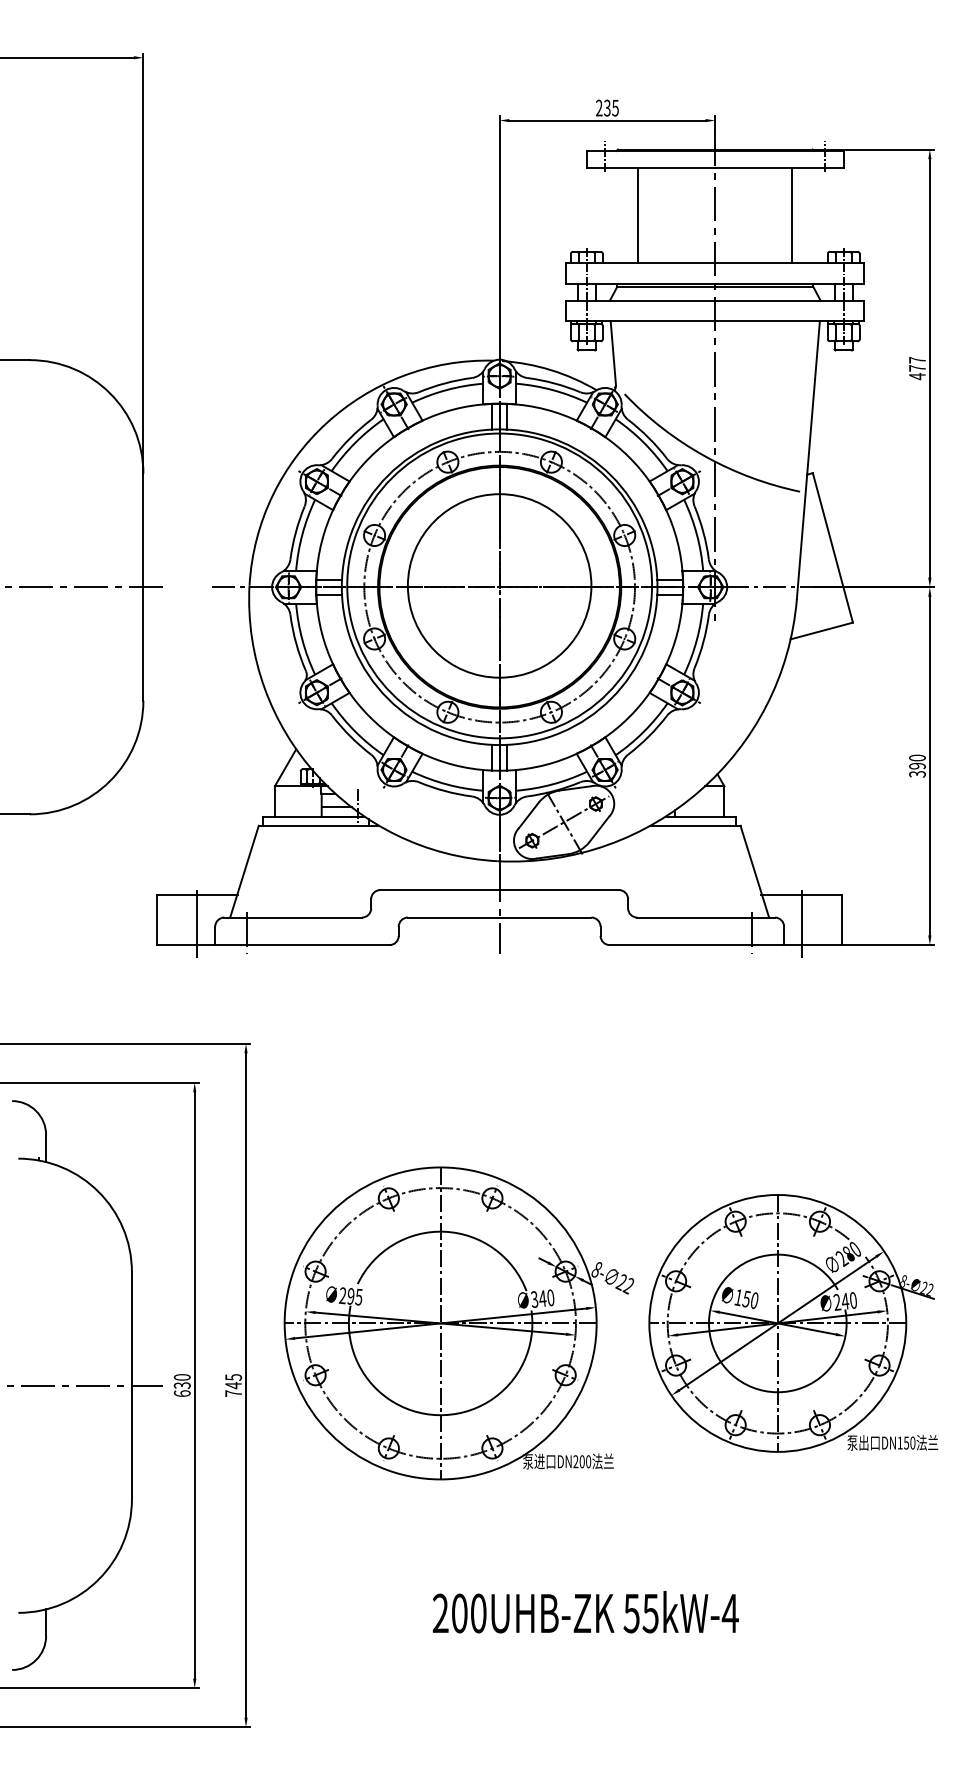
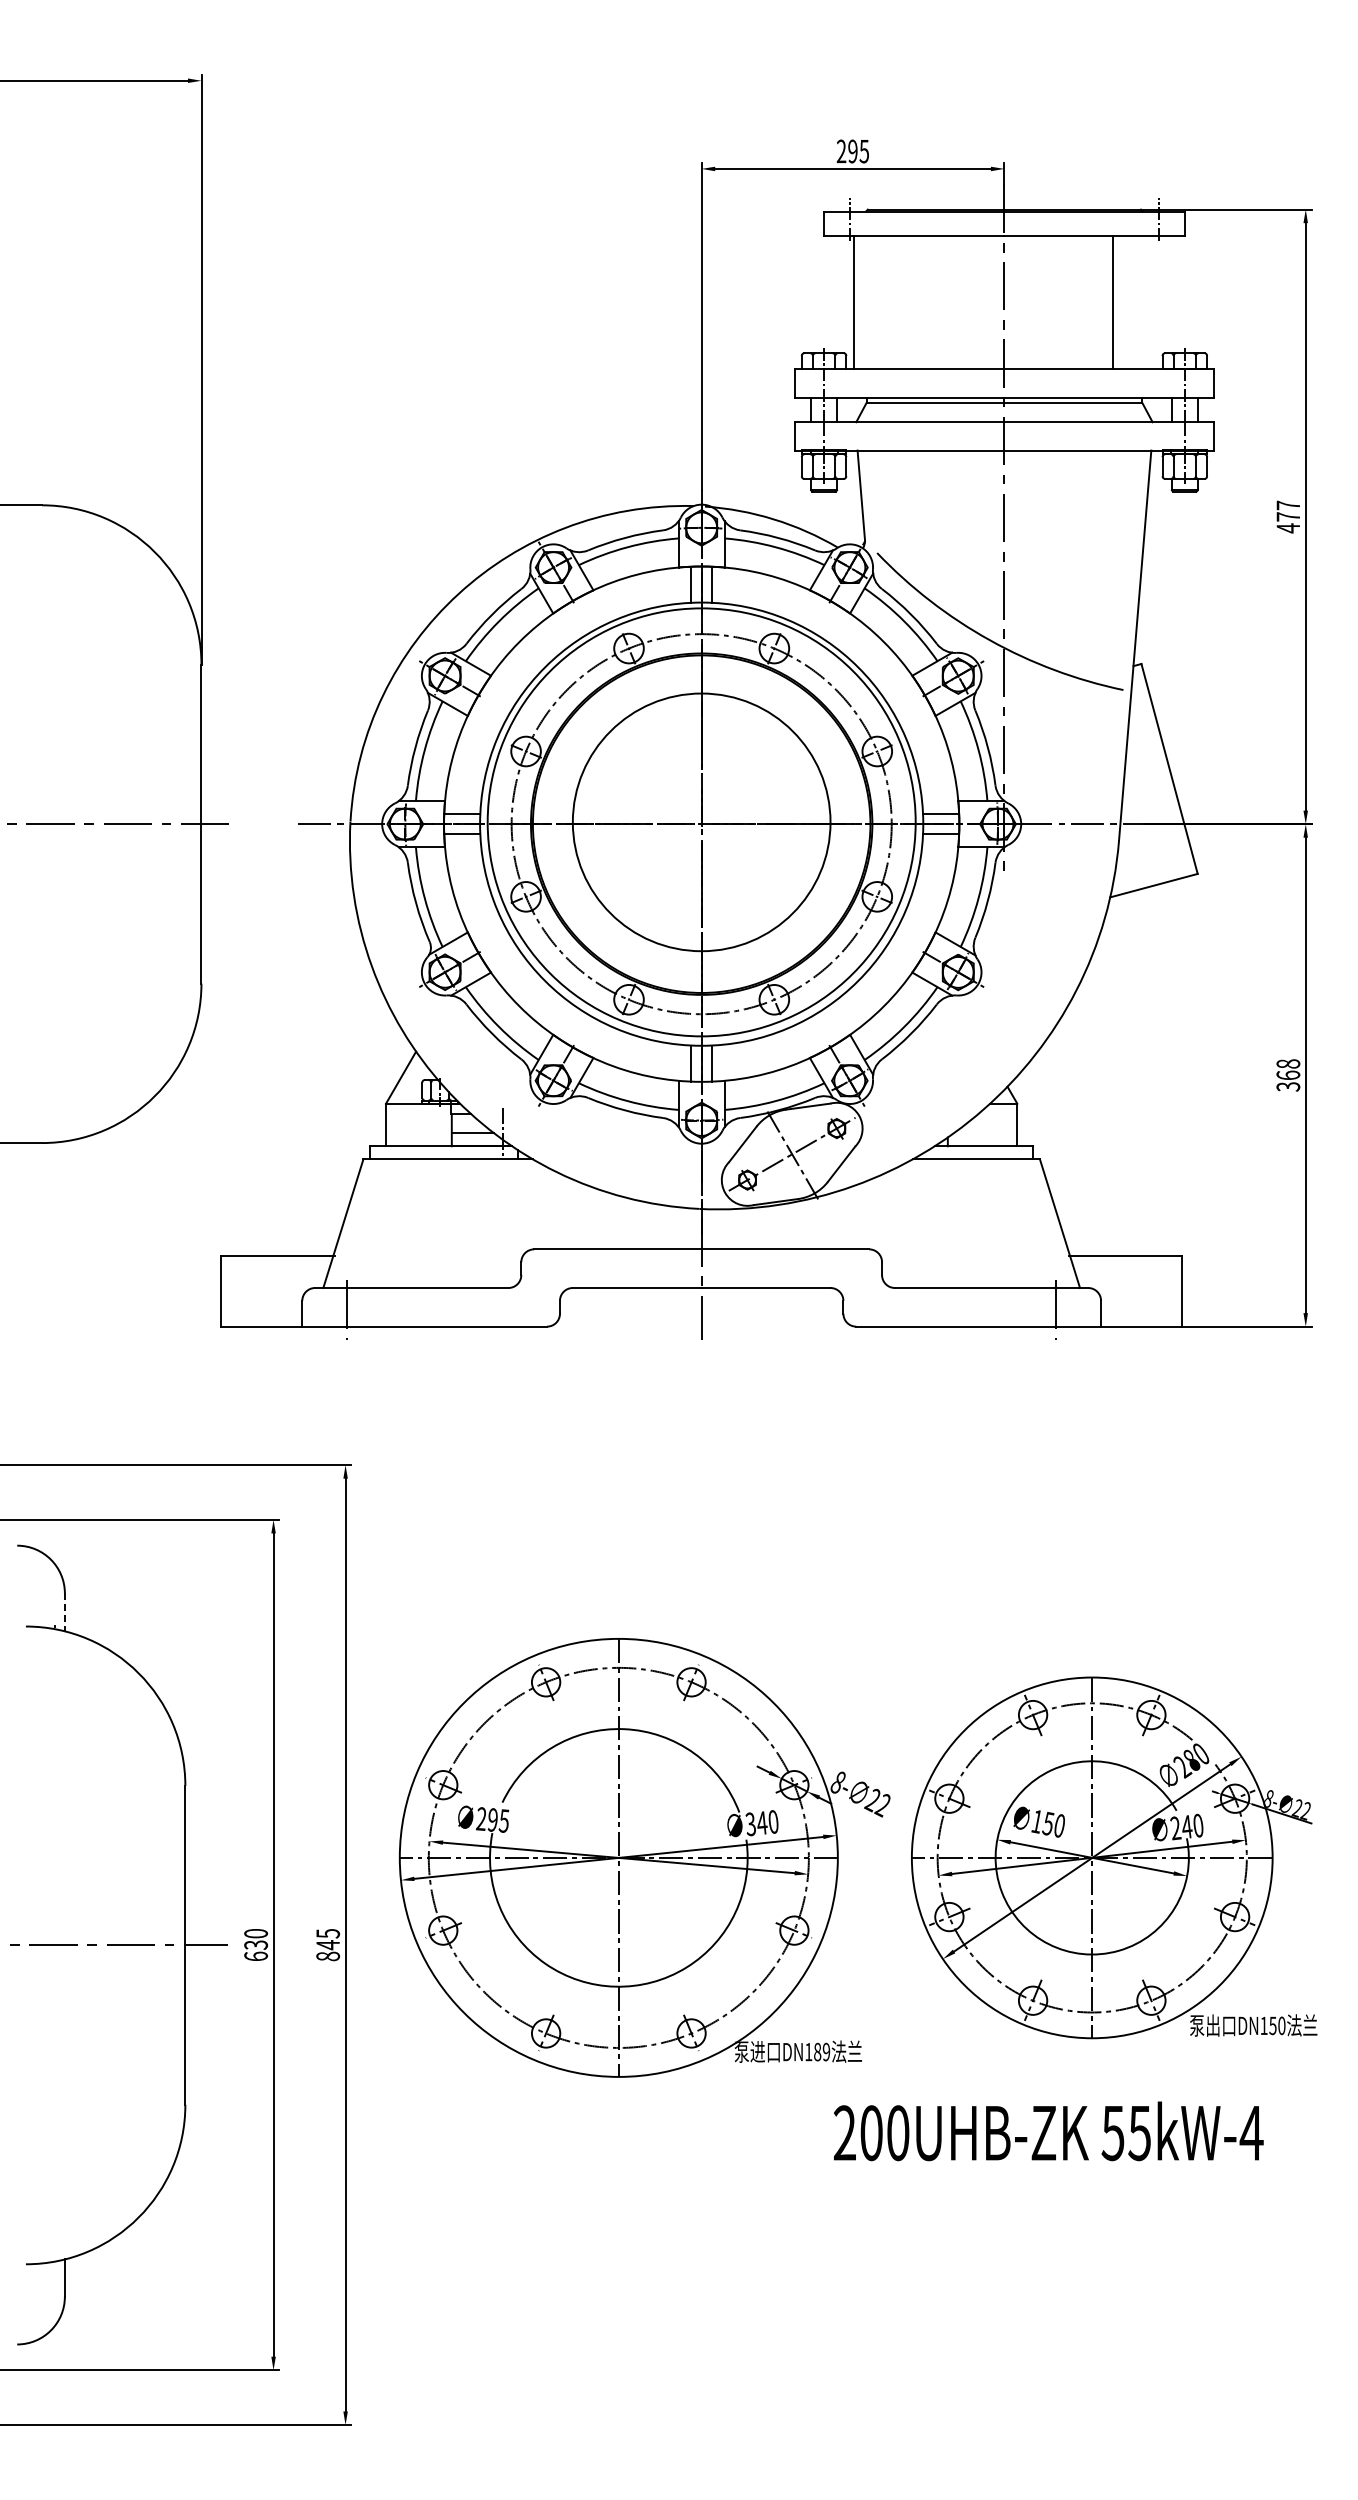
text: (607, 108) -> (852, 151), 235 -> 295
line: (638, 215) -> (854, 302), moved
text: (917, 761) -> (1288, 1069), 390 -> 368
line: (196, 924) -> (276, 1297), removed
line: (802, 924) -> (1126, 1297), removed
line: (45, 1148) -> (64, 1612), solid -> dashed
text: (233, 1393) -> (328, 1956), 745 -> 845
text: (582, 1461) -> (817, 2051), DN200 -> DN189
text: (585, 1612) -> (1048, 2131), moved

